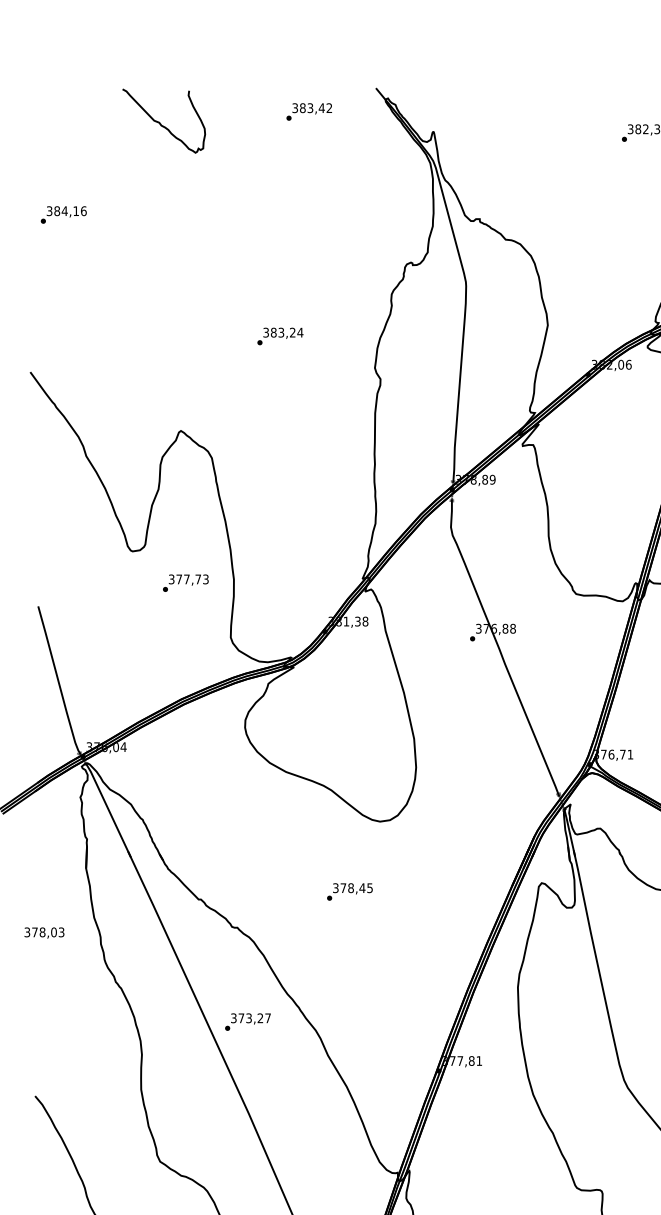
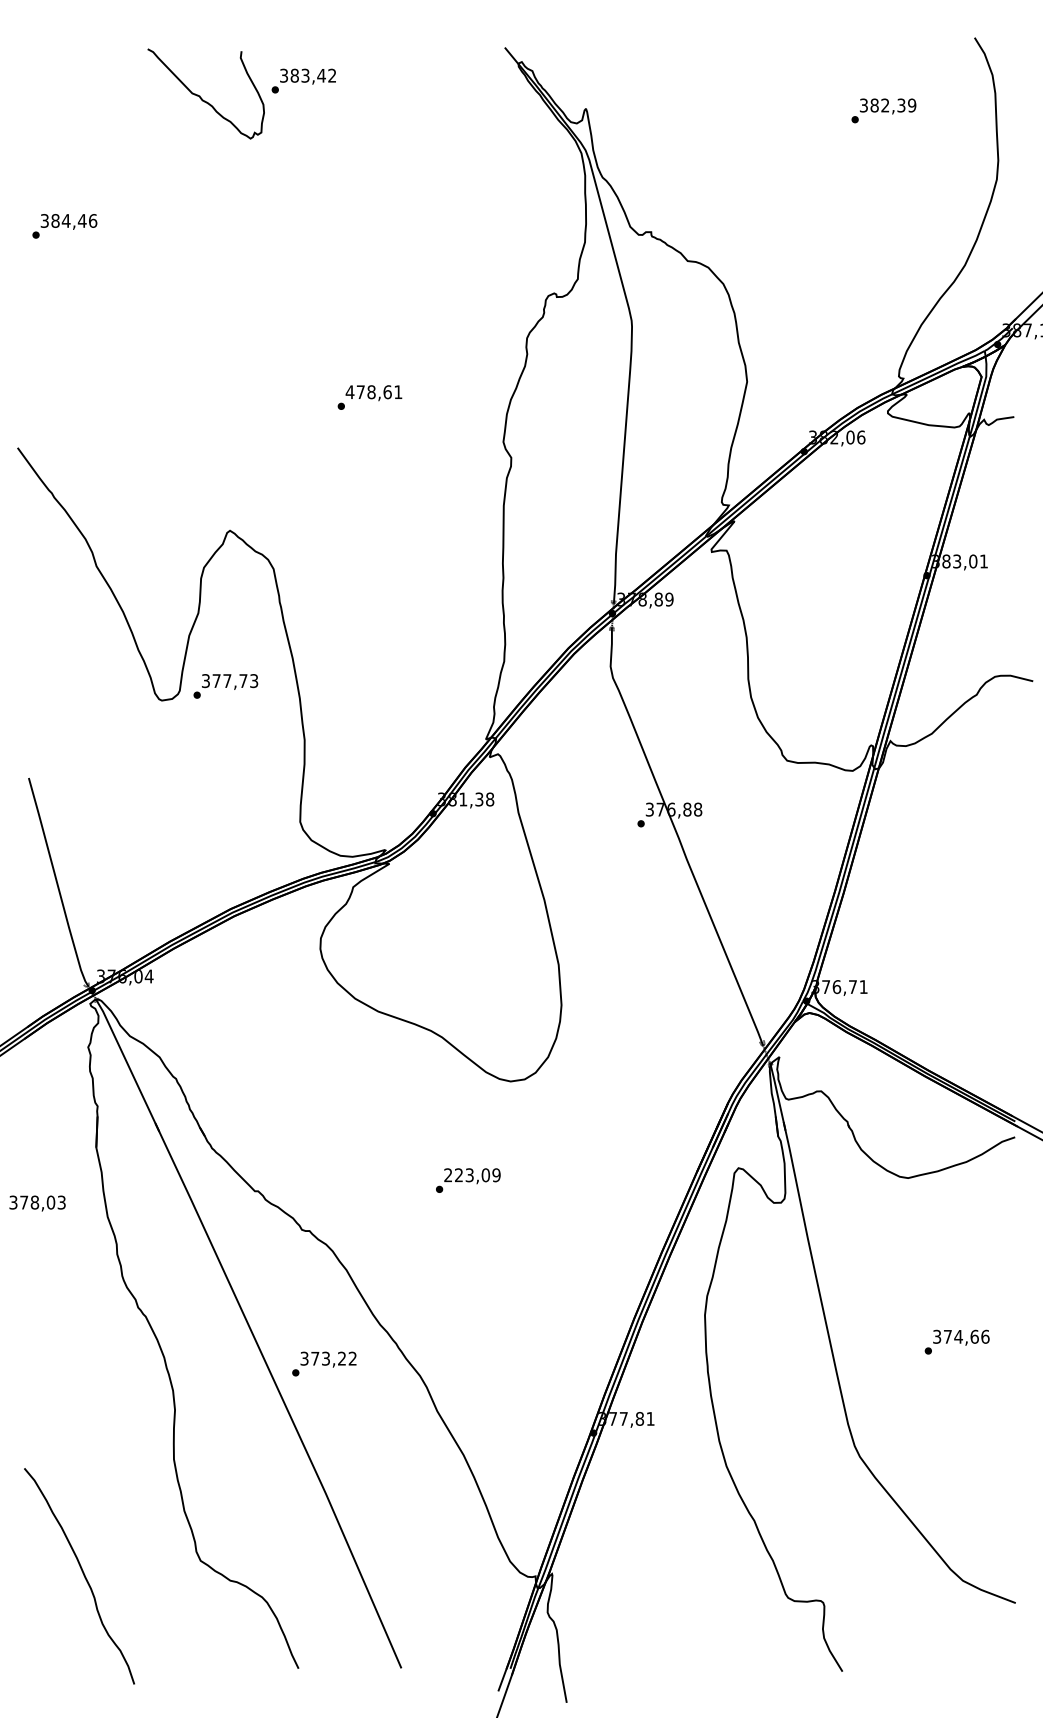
text: (309, 111) -> (303, 80), moved
text: (75, 210) -> (81, 220), 384,16 -> 384,46
text: (282, 332) -> (373, 392), 383,24 -> 478,61
text: (185, 583) -> (225, 686), moved
text: (353, 888) -> (472, 1175), 378,45 -> 223,09
text: (44, 933) -> (37, 1203), moved
text: (267, 1018) -> (352, 1358), 373,27 -> 373,22

